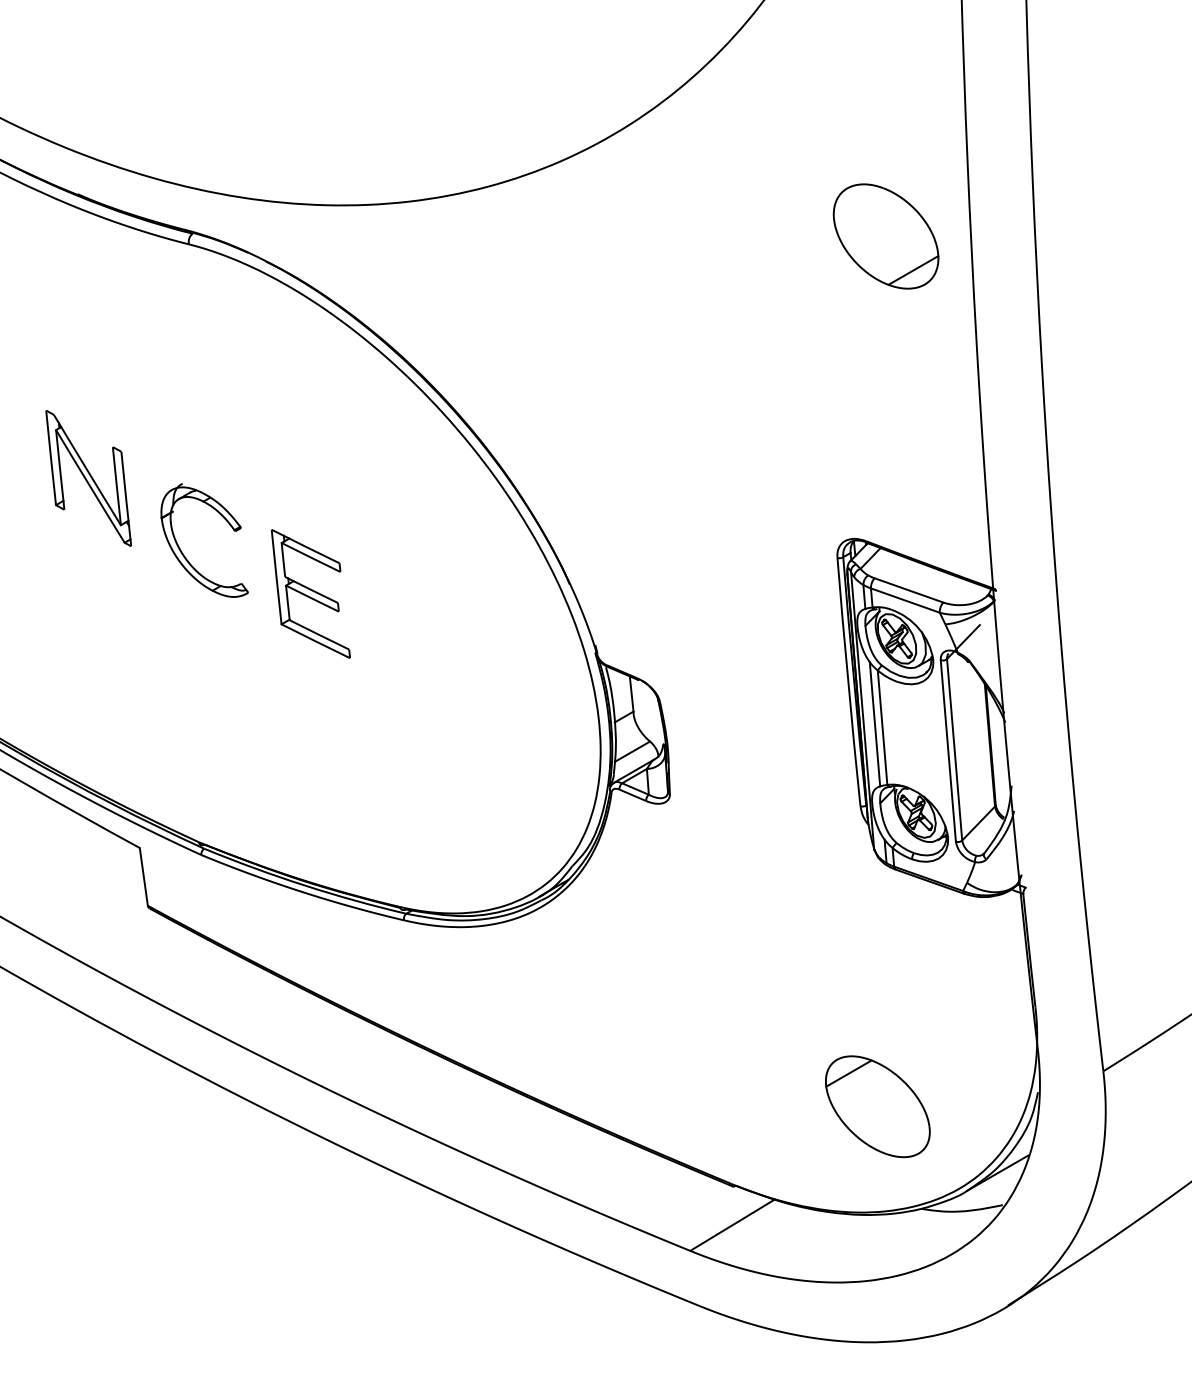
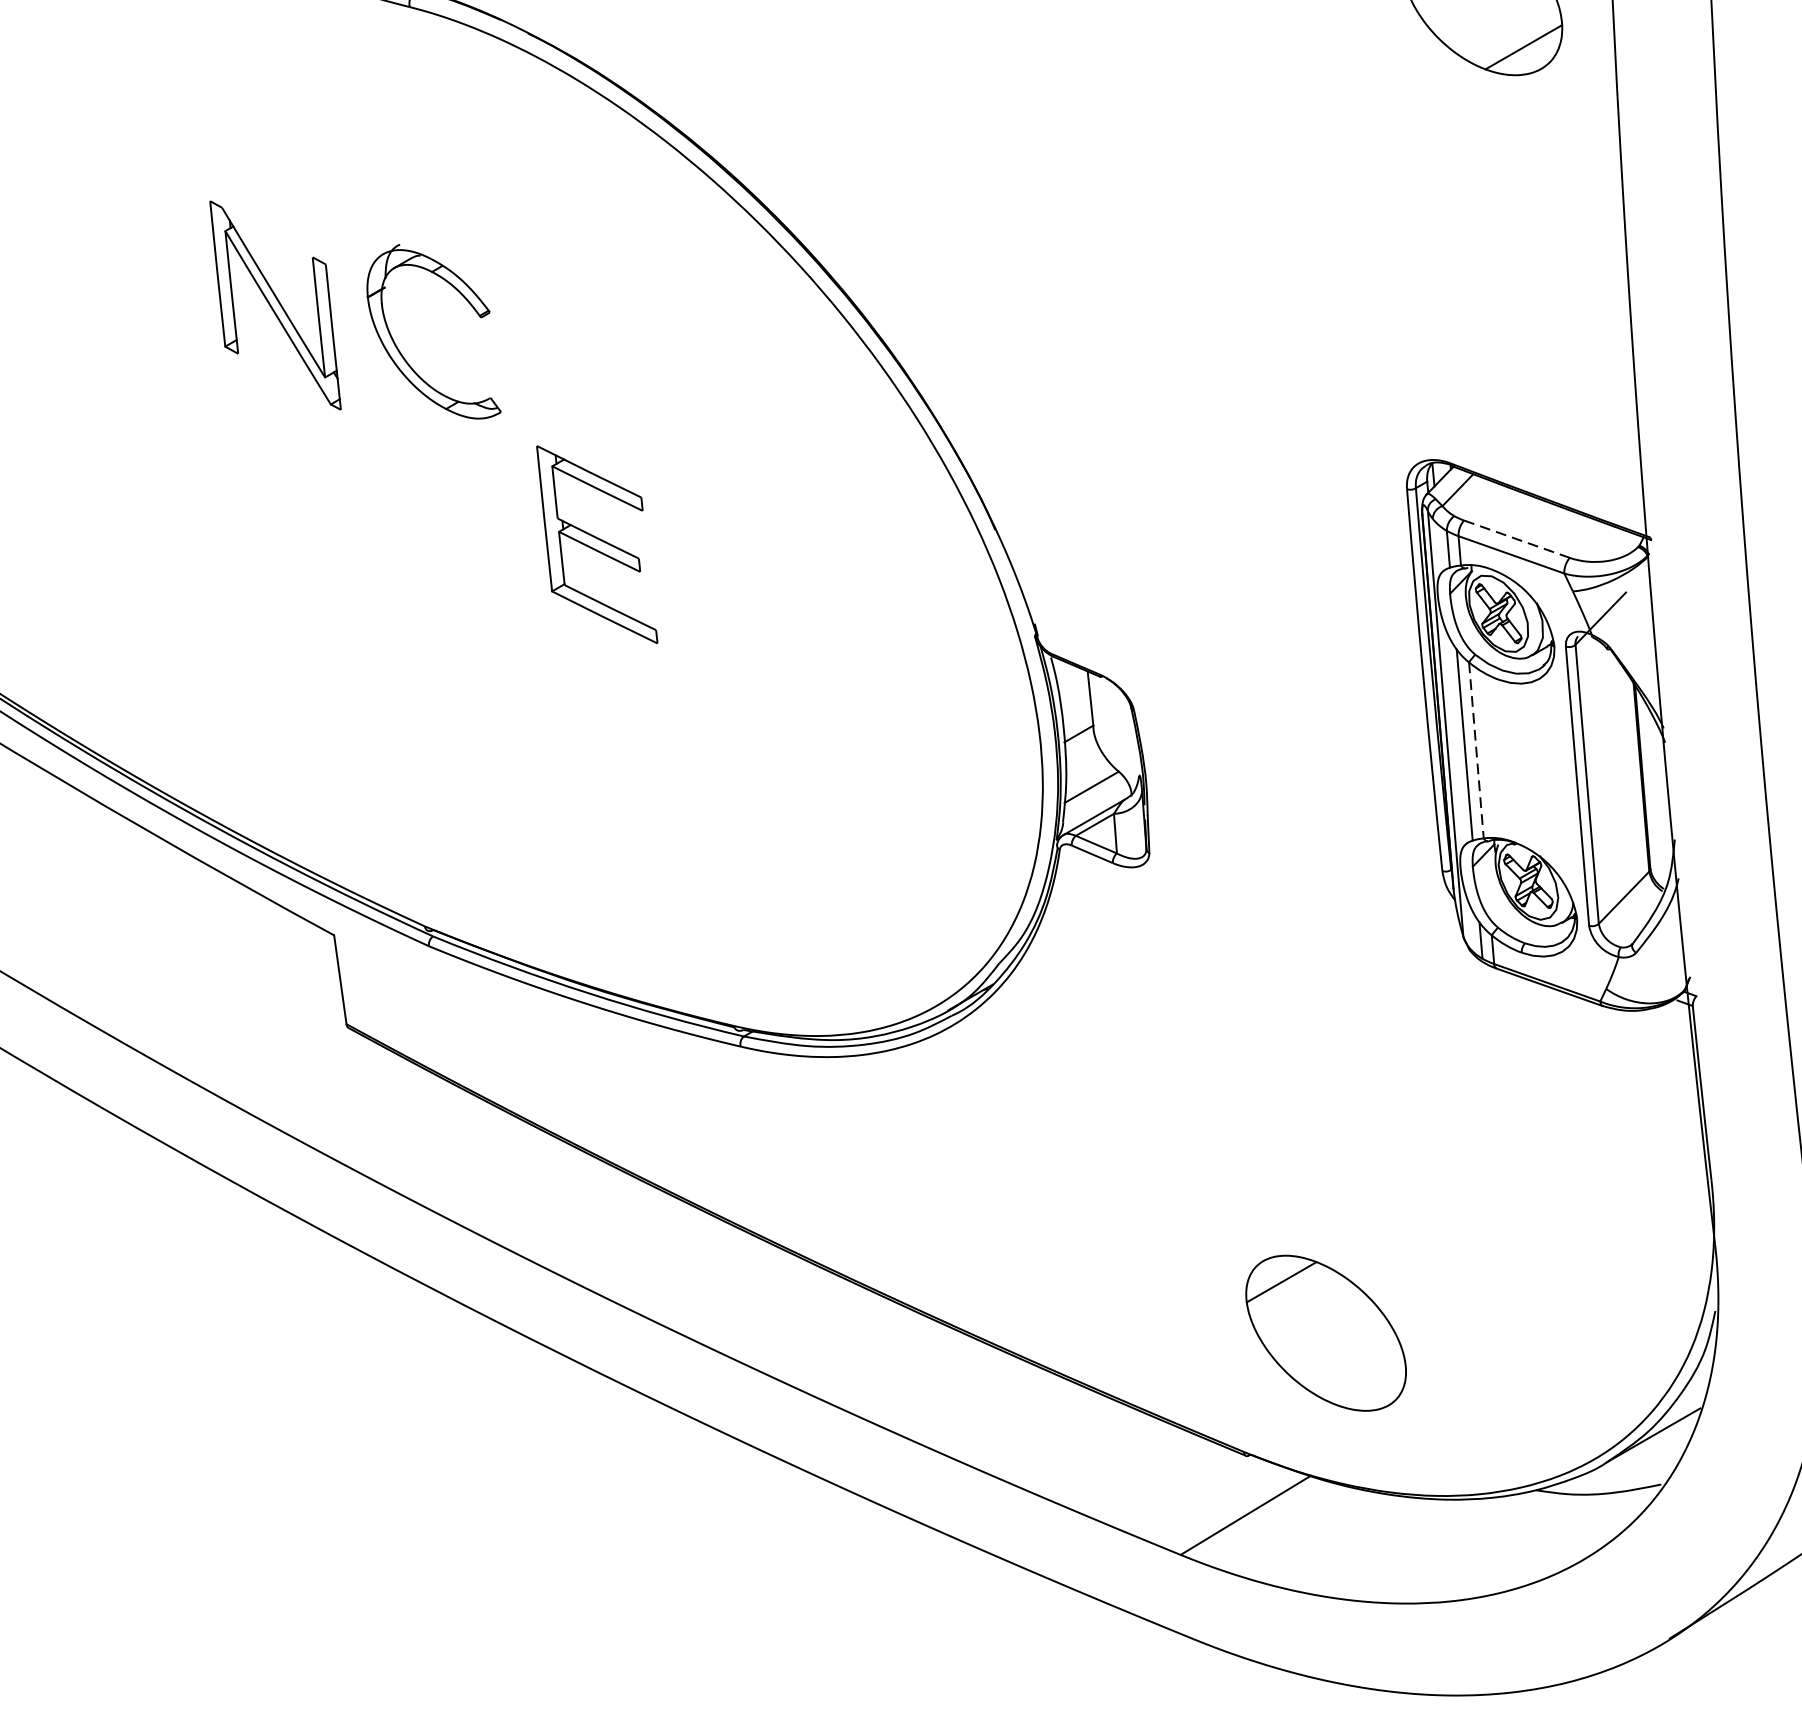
part: (88, 478) -> (275, 305), moved
part: (182, 551) -> (399, 348), moved
line: (909, 590) -> (1517, 539), solid -> dashed
line: (882, 728) -> (1476, 751), solid -> dashed
part: (877, 1106) -> (1325, 1332), moved

